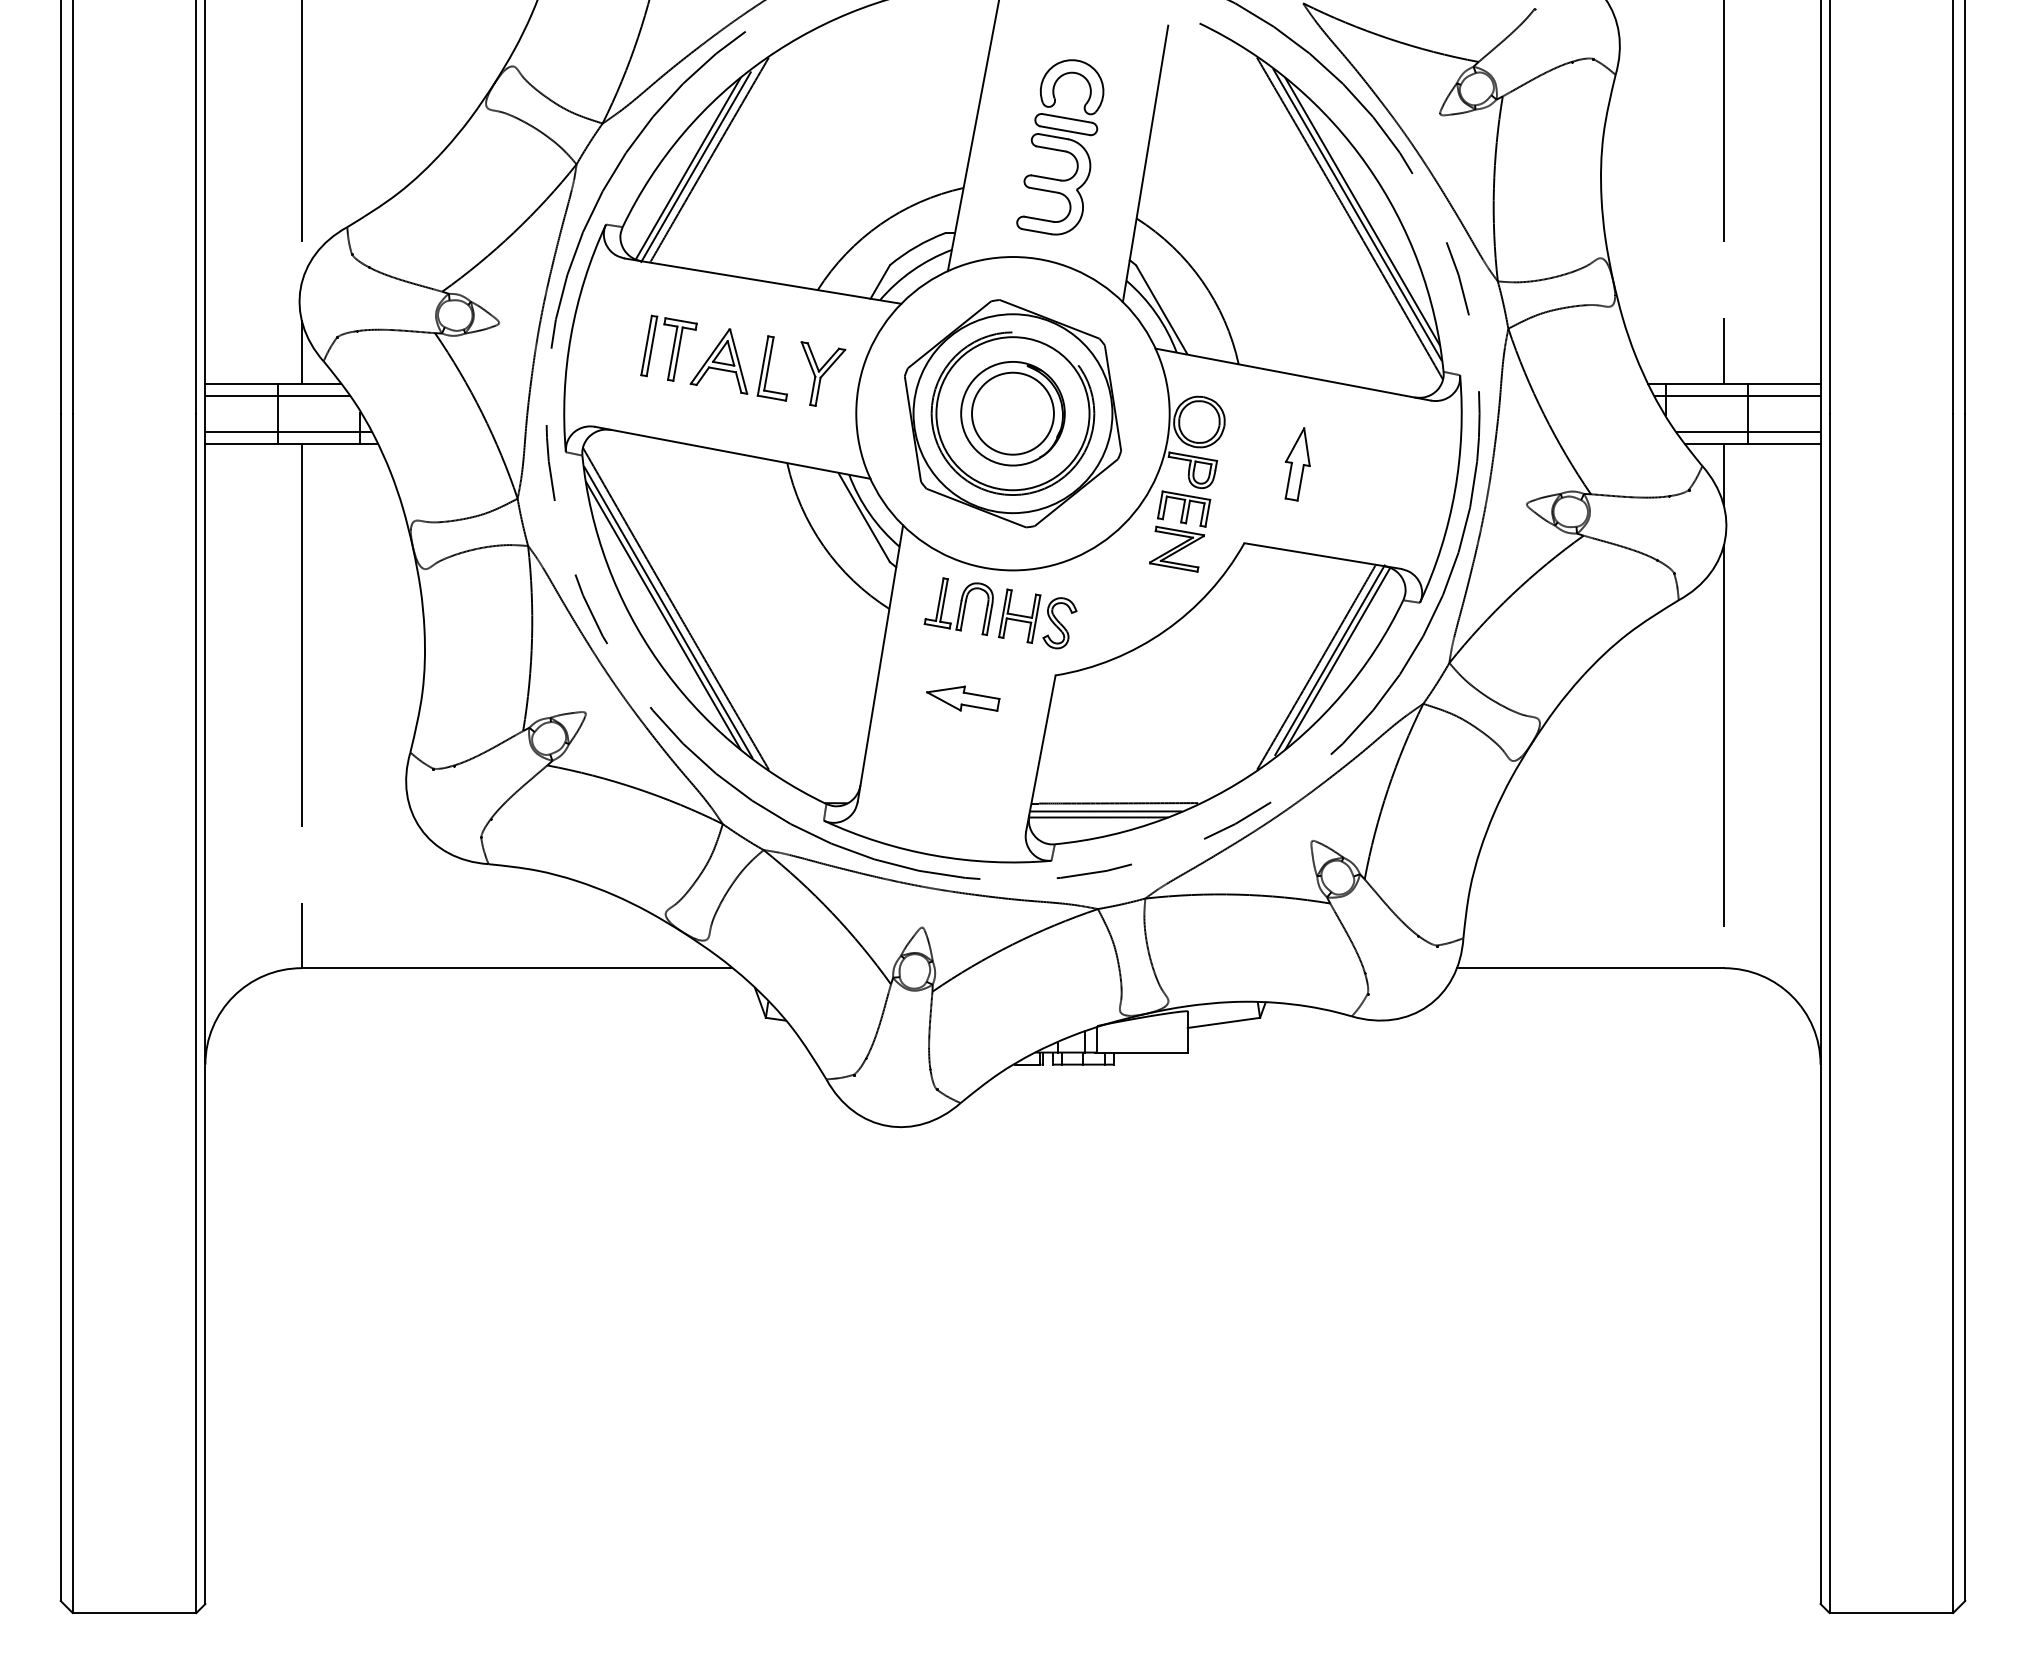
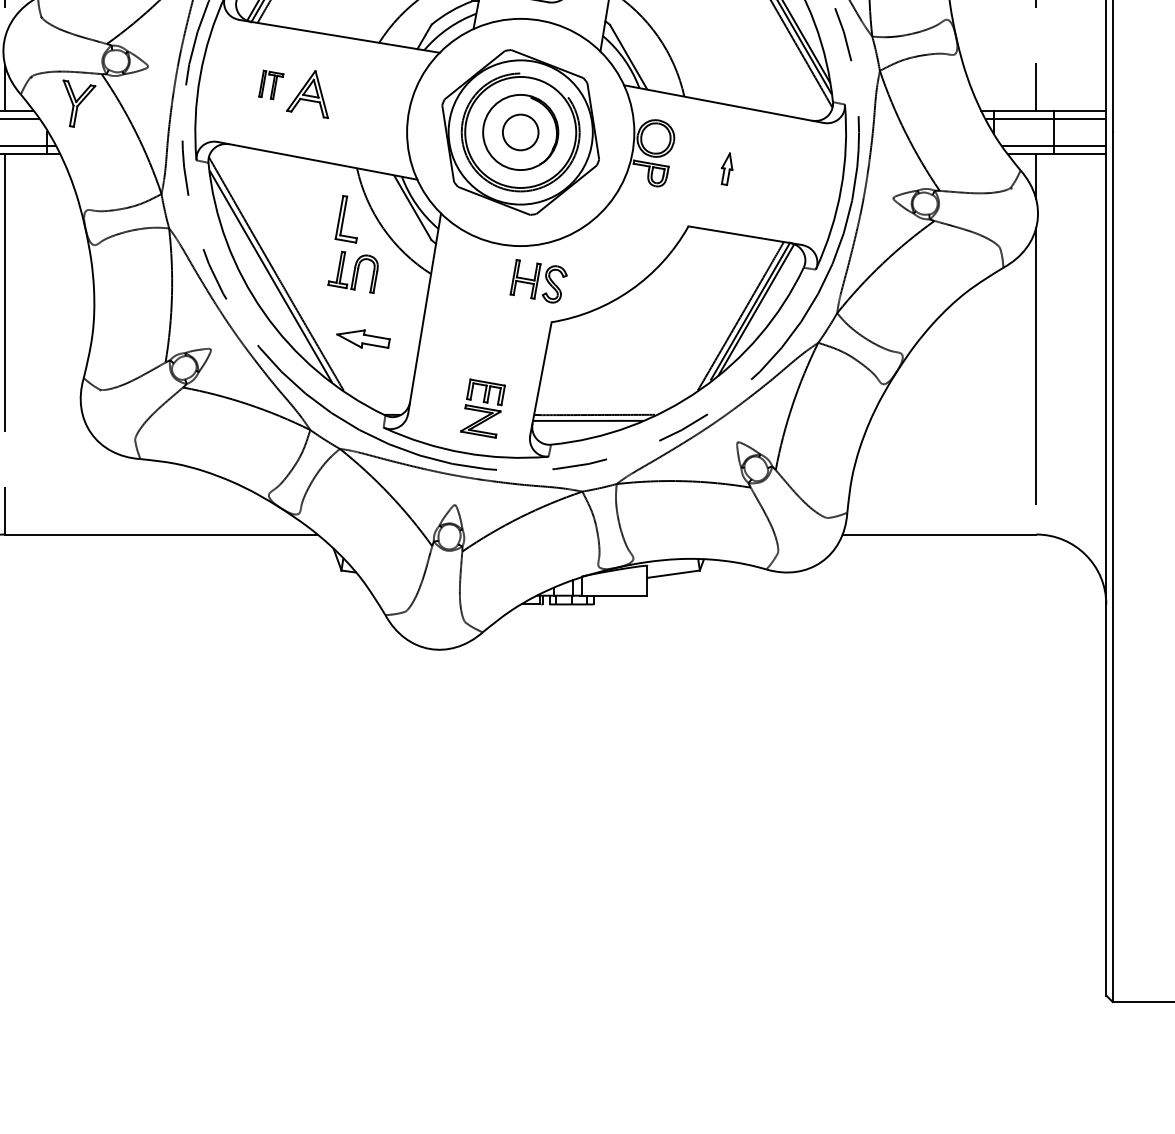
part: (668, 347) -> (270, 84), size x0.6
part: (771, 368) -> (345, 219), moved
part: (823, 373) -> (79, 103), moved
circle: (1012, 413) -> (520, 132), size x0.6
part: (1297, 464) -> (727, 169), size x0.6
part: (1180, 531) -> (483, 408), moved
part: (958, 606) -> (352, 272), moved
line: (663, 615) -> (267, 278), removed
part: (963, 698) -> (363, 338), moved
line: (1098, 817) -> (582, 425), removed

